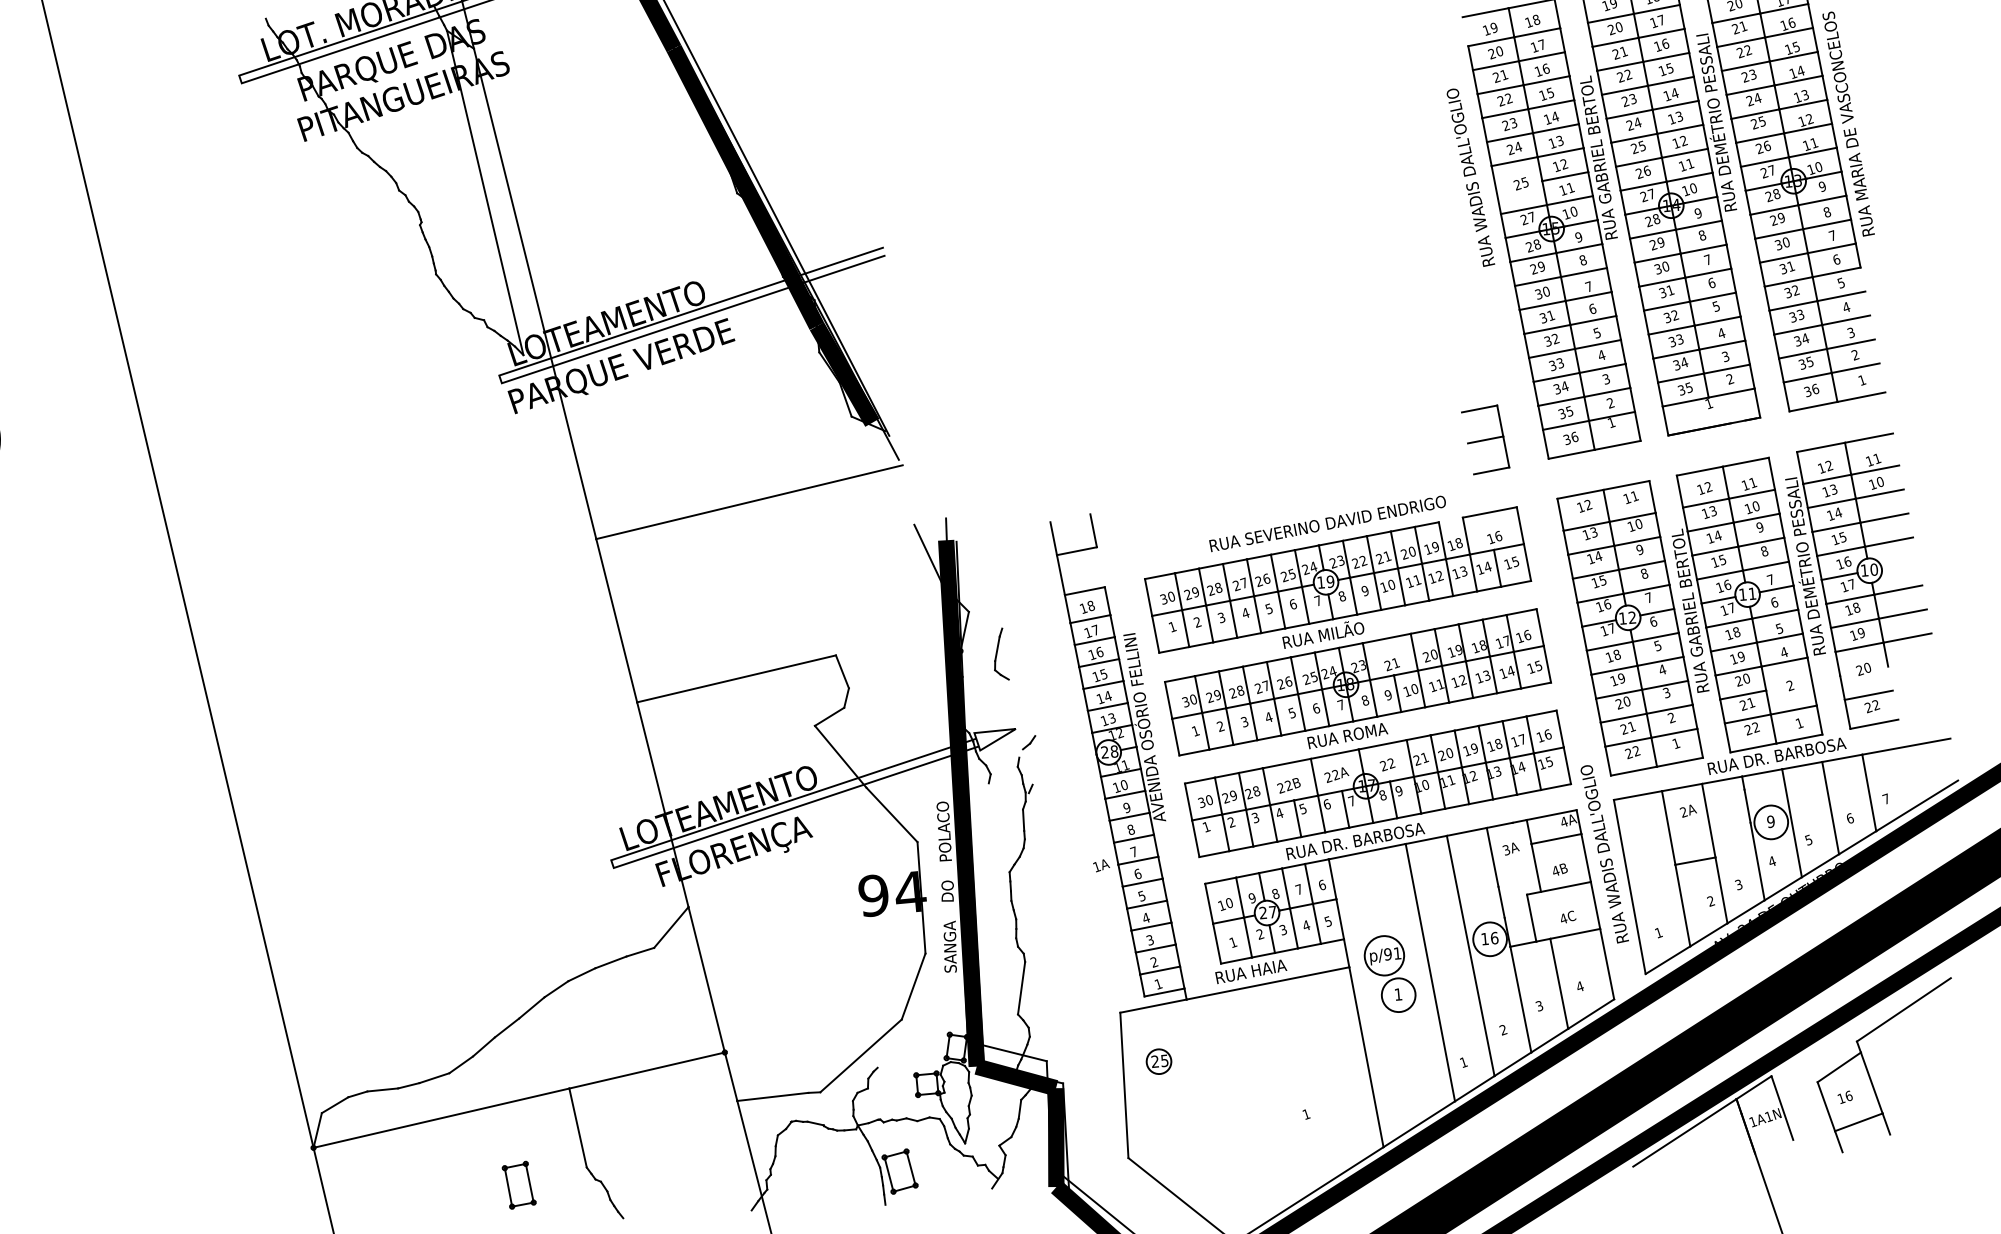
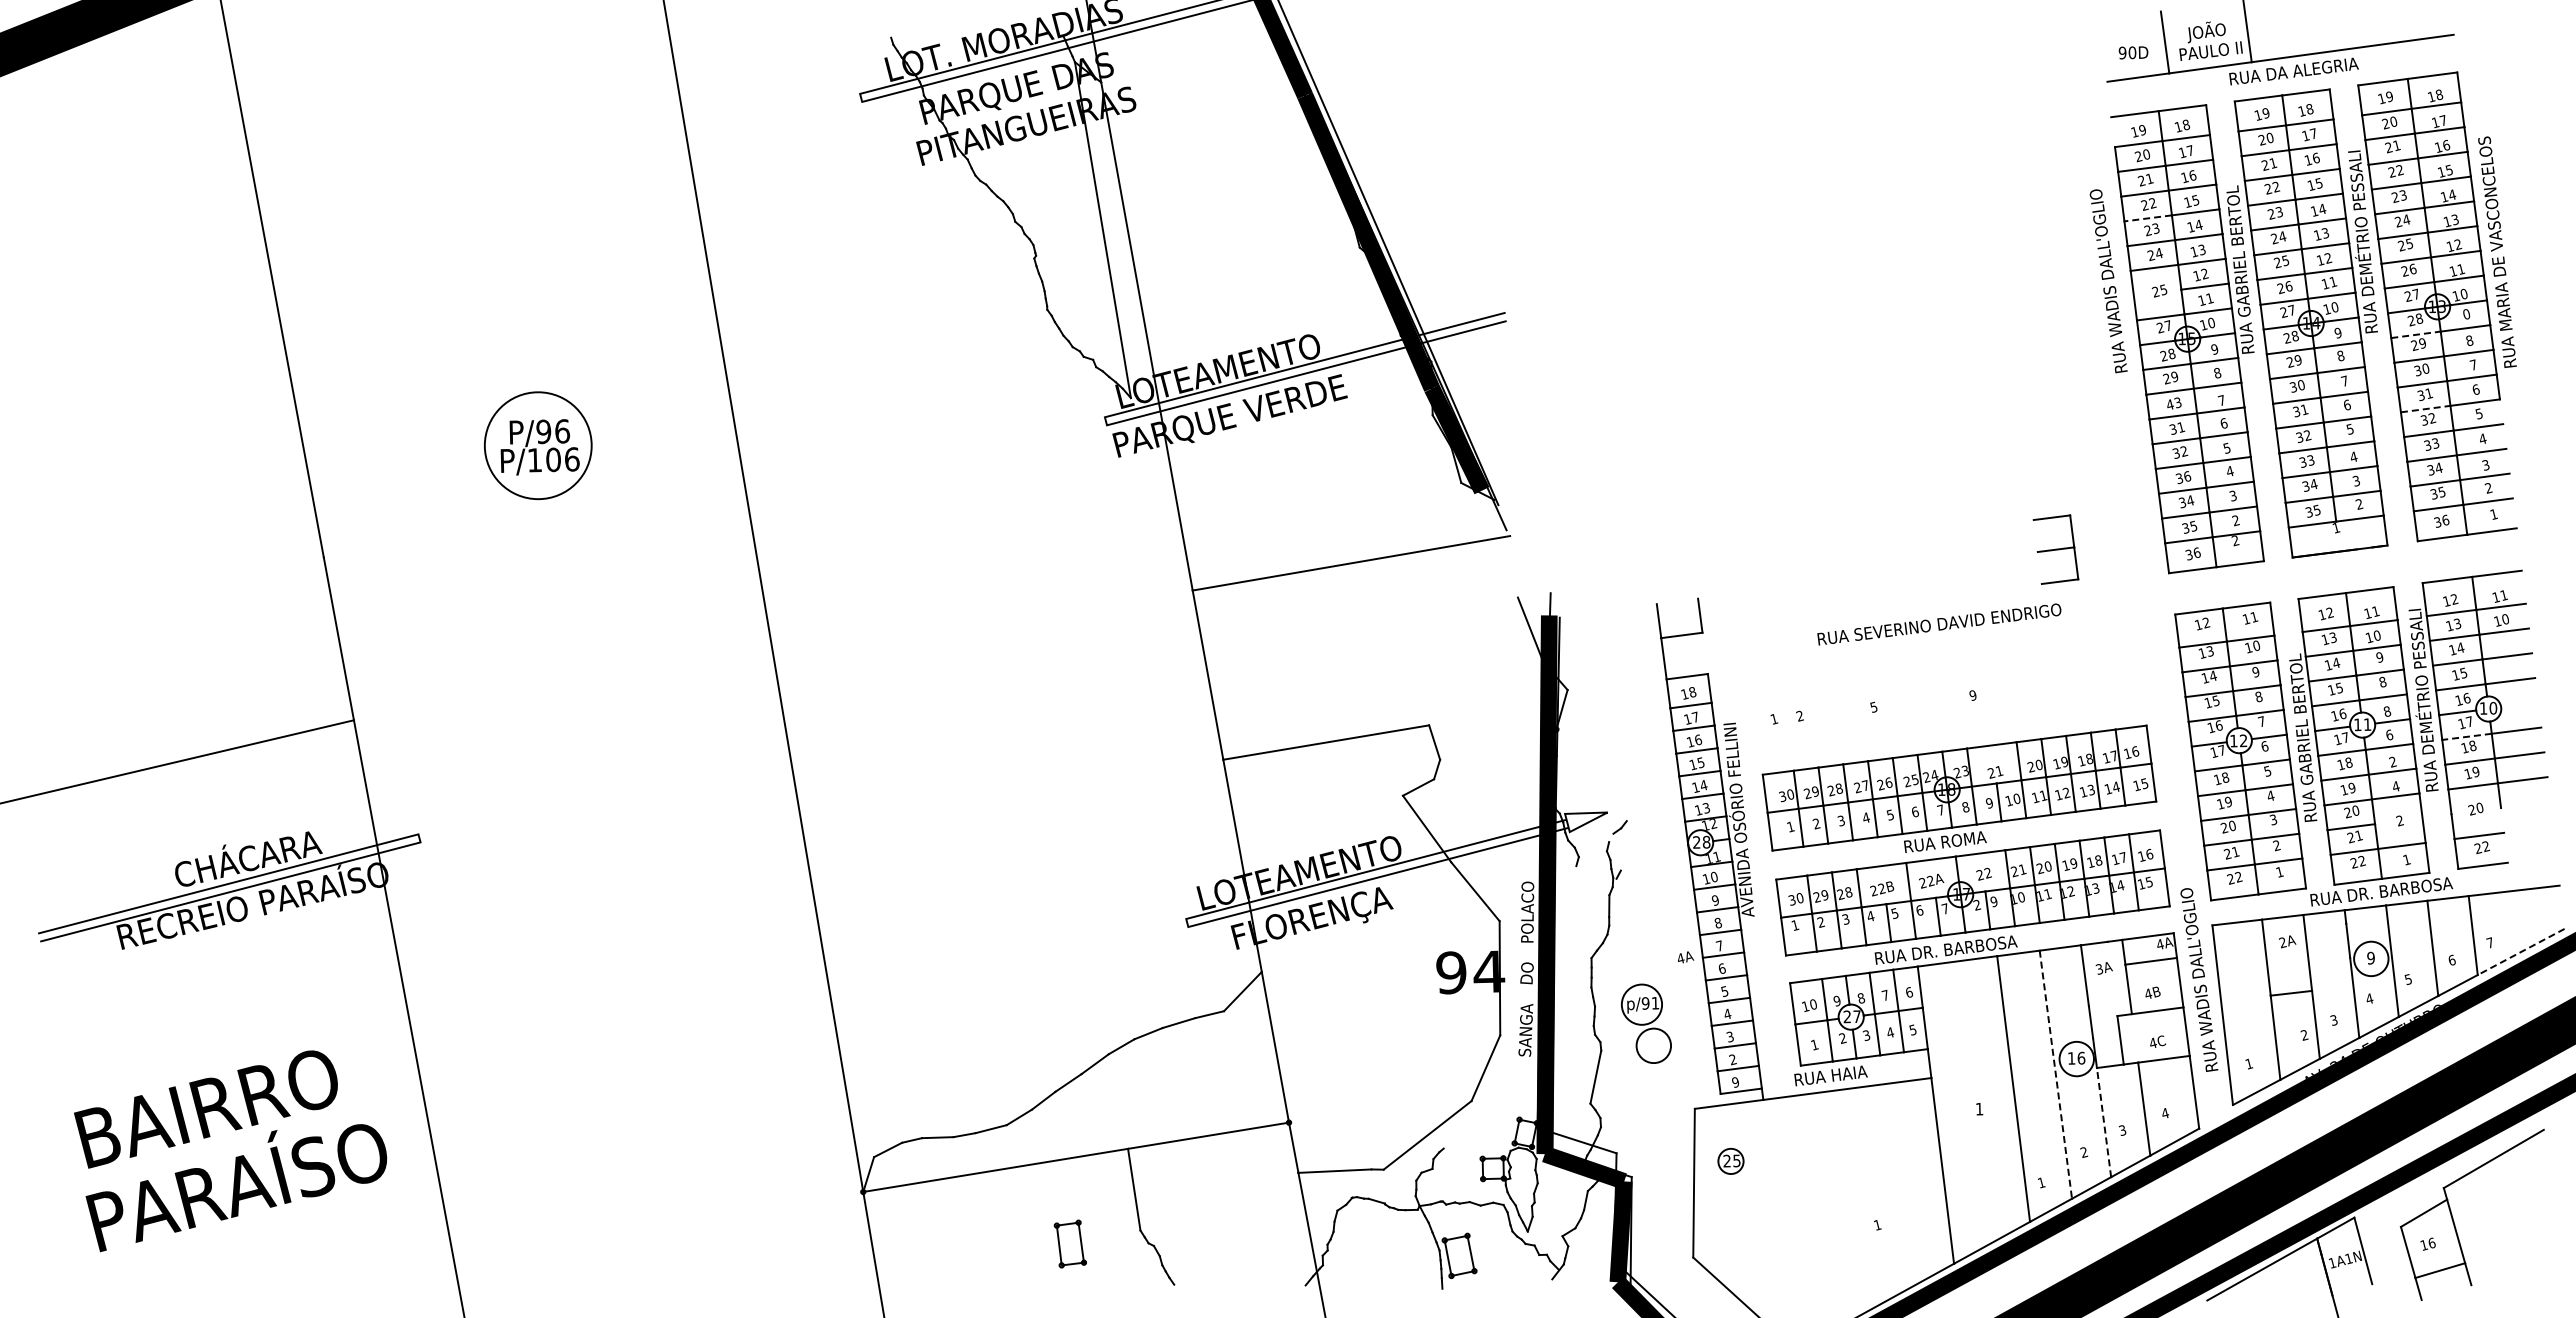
line: (1505, 113) -> (2148, 218), solid -> dashed
text: (1822, 186) -> (2466, 314), 9 -> 0
line: (1774, 209) -> (2416, 334), solid -> dashed
line: (1788, 282) -> (2425, 409), solid -> dashed
text: (1542, 293) -> (2173, 404), 30 -> 43
text: (1560, 363) -> (2187, 476), 33 -> 36
text: (1611, 422) -> (2235, 540), 1 -> 2
part: (1485, 439) -> (2055, 549), moved
text: (1771, 579) -> (2387, 711), 7 -> 8
part: (1337, 582) -> (1945, 684), removed
line: (1850, 598) -> (2467, 736), solid -> dashed
text: (1779, 628) -> (2392, 761), 5 -> 2
part: (1000, 654) -> (1596, 735), removed
text: (1383, 794) -> (1977, 904), 8 -> 2
line: (1916, 806) -> (2520, 952), solid -> dashed
text: (1096, 866) -> (1680, 958), 1A -> 4A
line: (1470, 956) -> (2055, 1075), solid -> dashed
part: (1389, 973) -> (1645, 1023), moved
text: (1158, 984) -> (1735, 1082), 1 -> 9
line: (1520, 999) -> (2103, 1122), solid -> dashed

